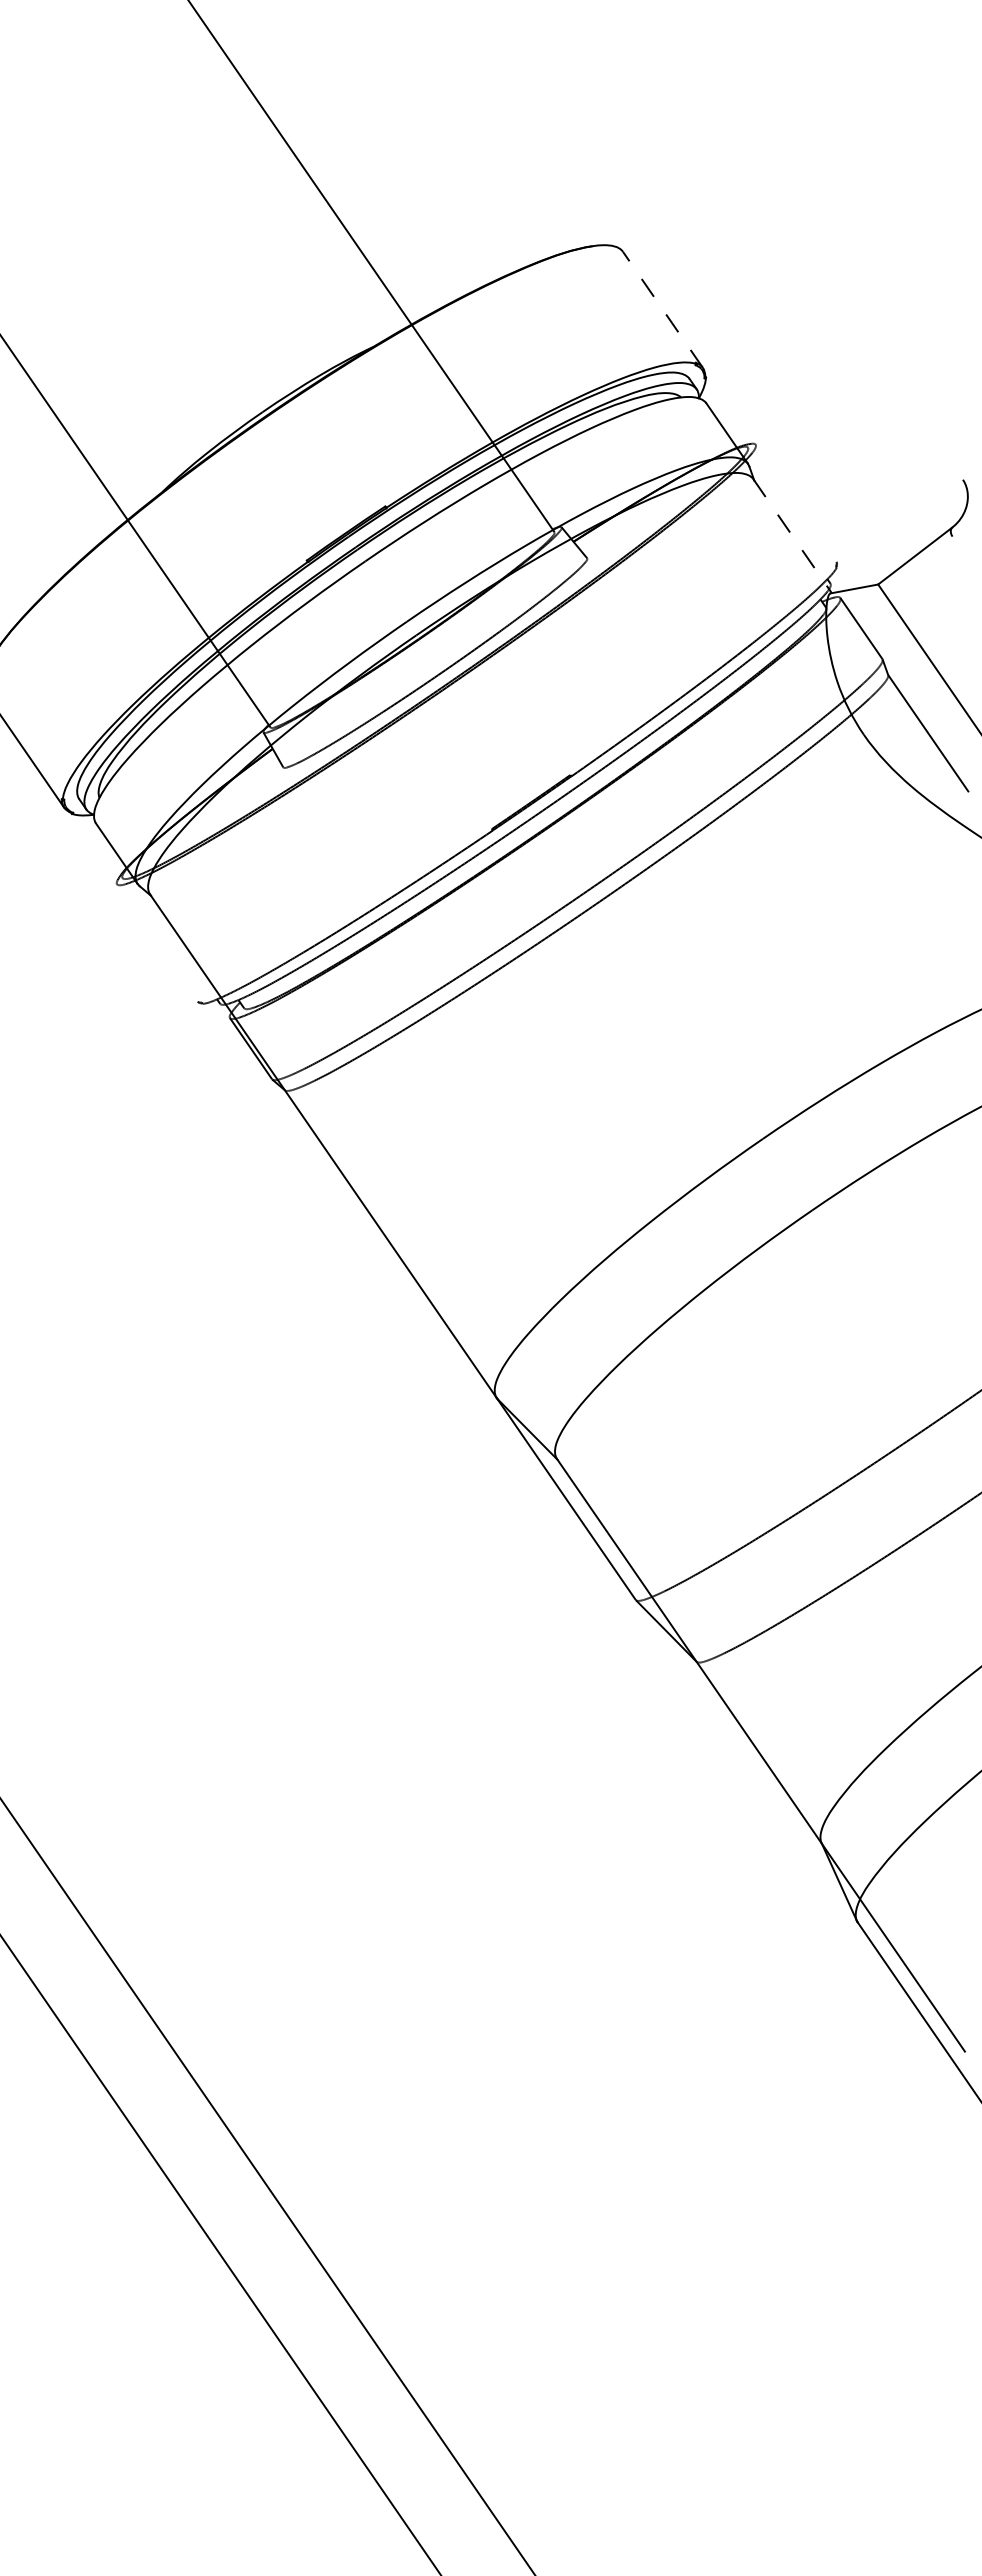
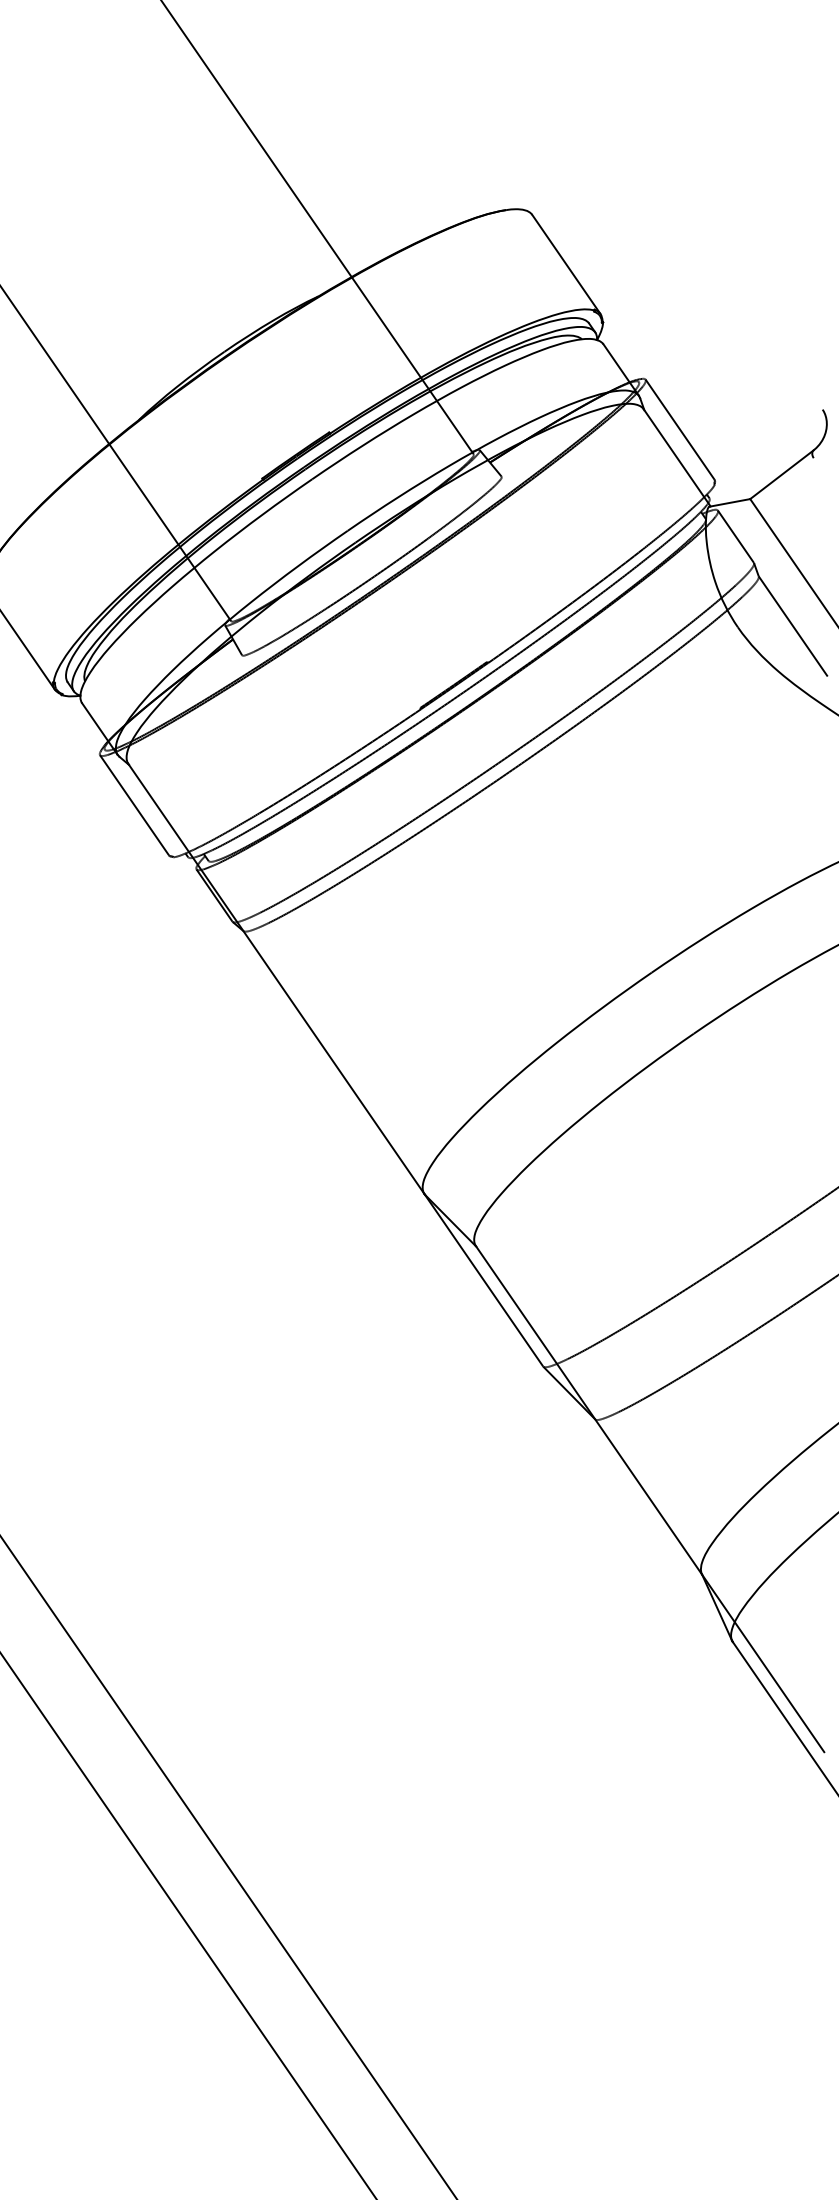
line: (662, 309) -> (565, 264), dashed -> solid
line: (795, 503) -> (679, 429), added
line: (792, 536) -> (677, 458), dashed -> solid
line: (156, 942) -> (133, 804), added

